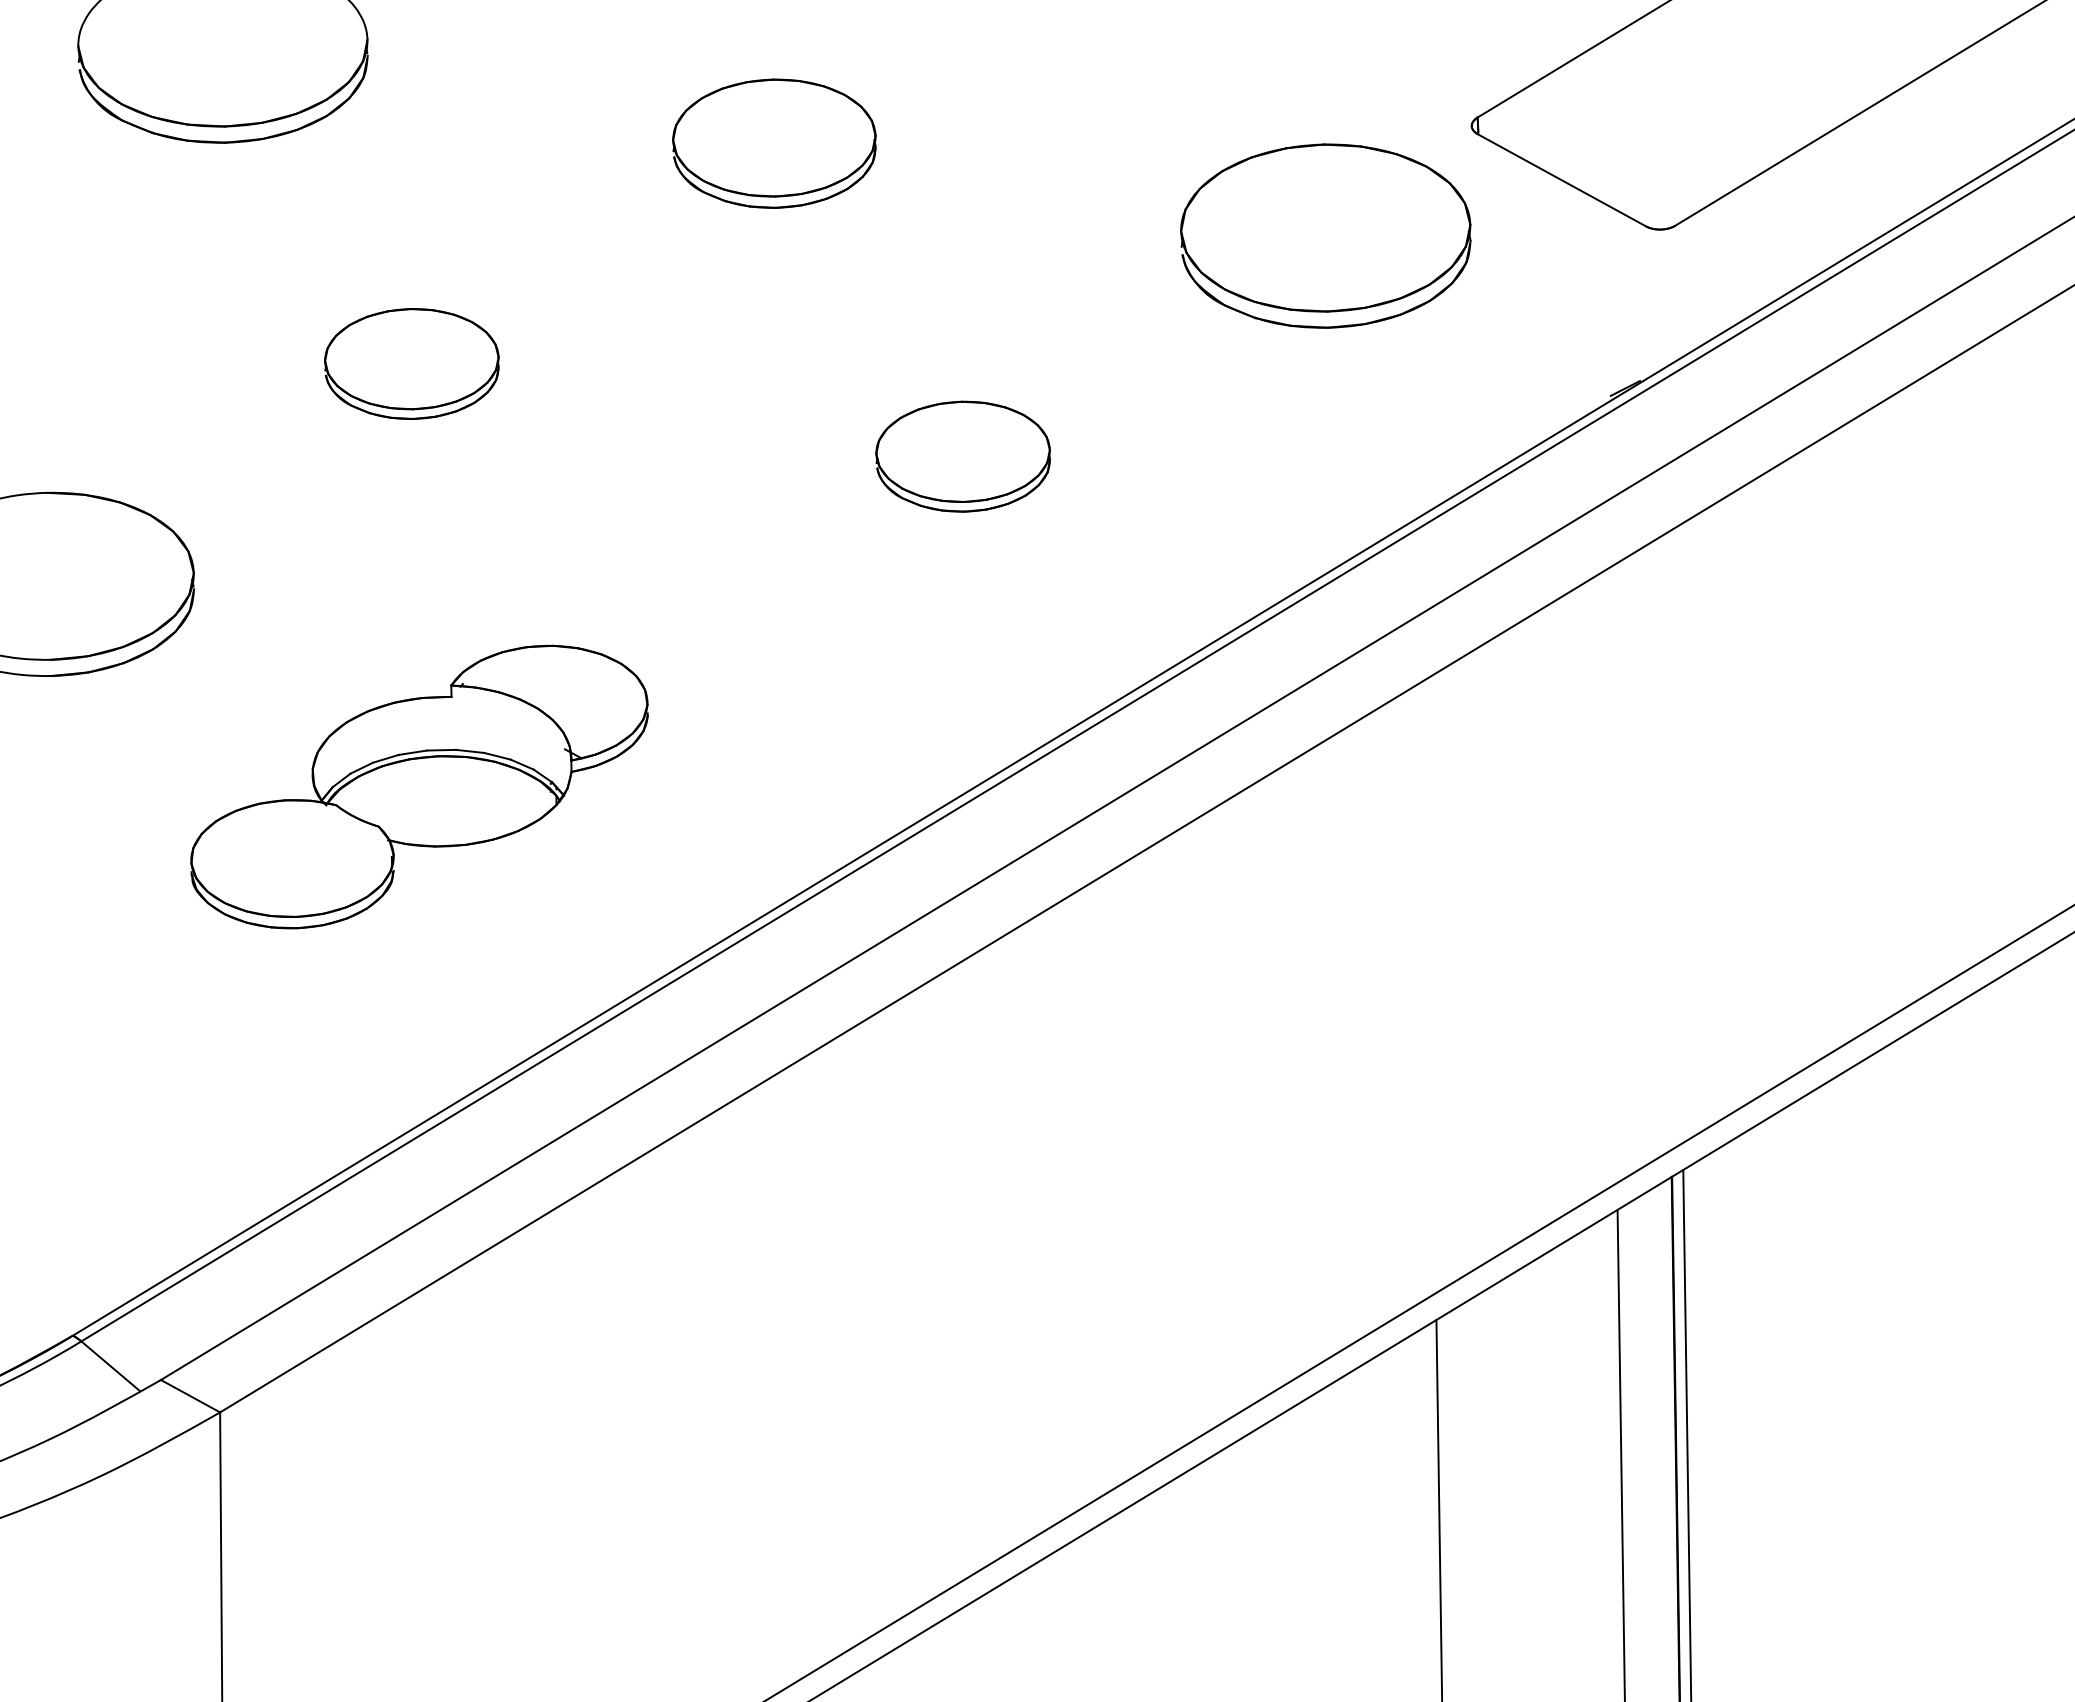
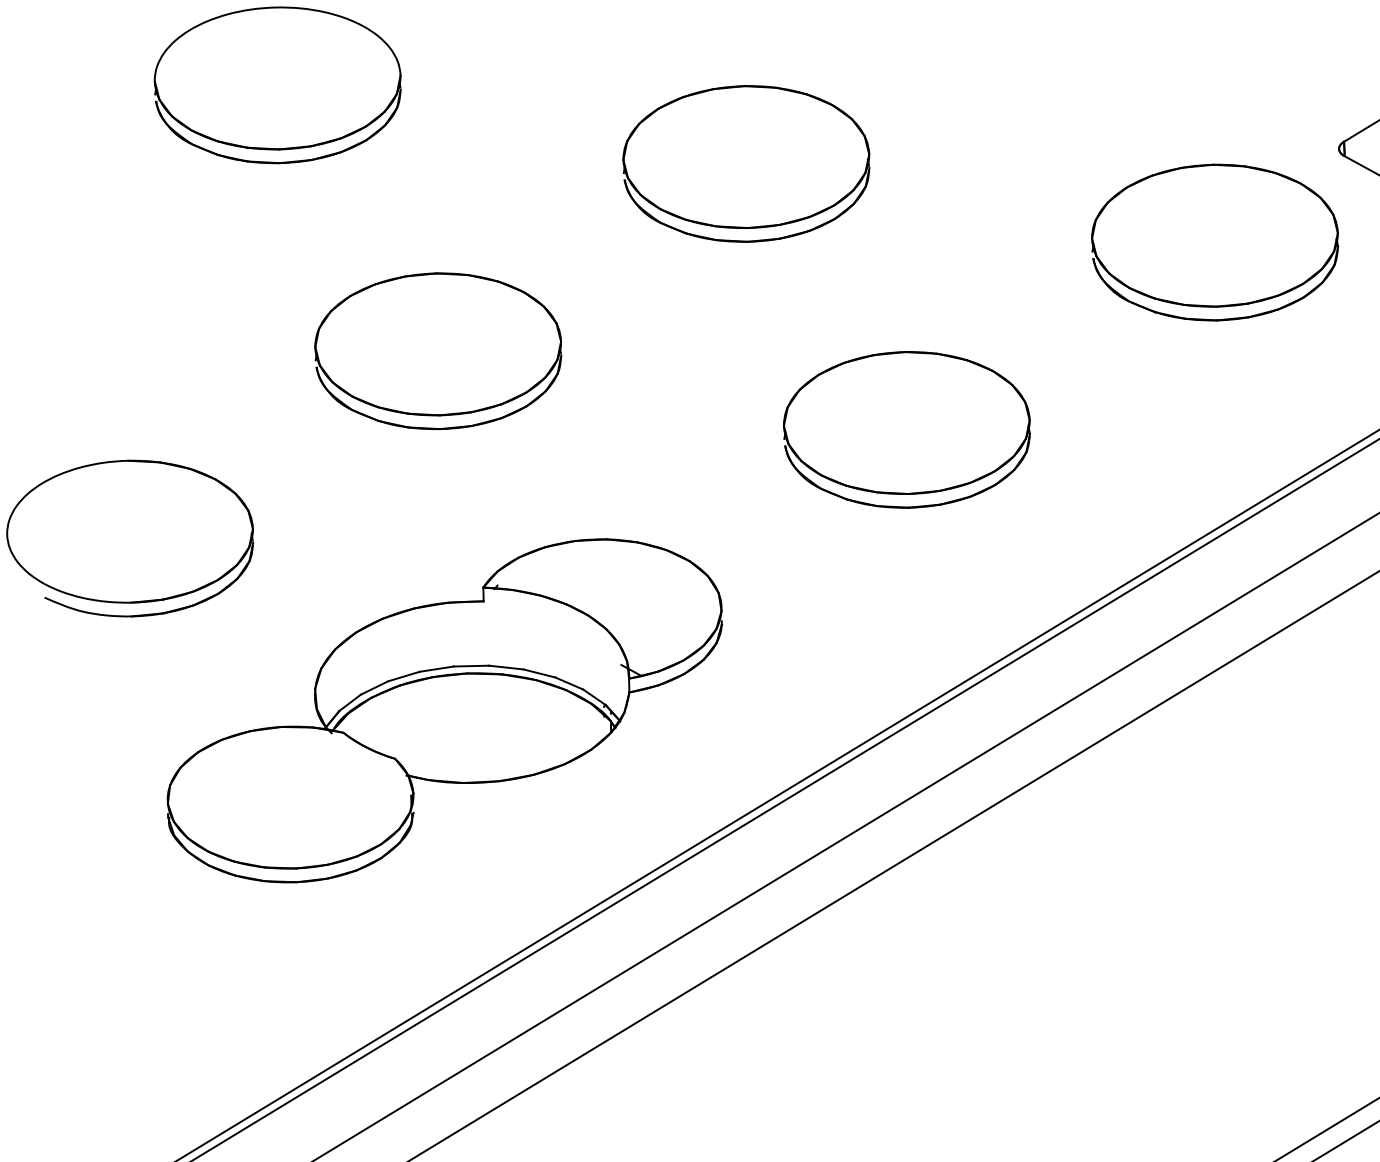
part: (774, 143) -> (746, 163), size x1.43
part: (411, 363) -> (437, 350), size x1.67
part: (962, 456) -> (906, 429), size x1.67
part: (419, 786) -> (444, 710), size x1.43

